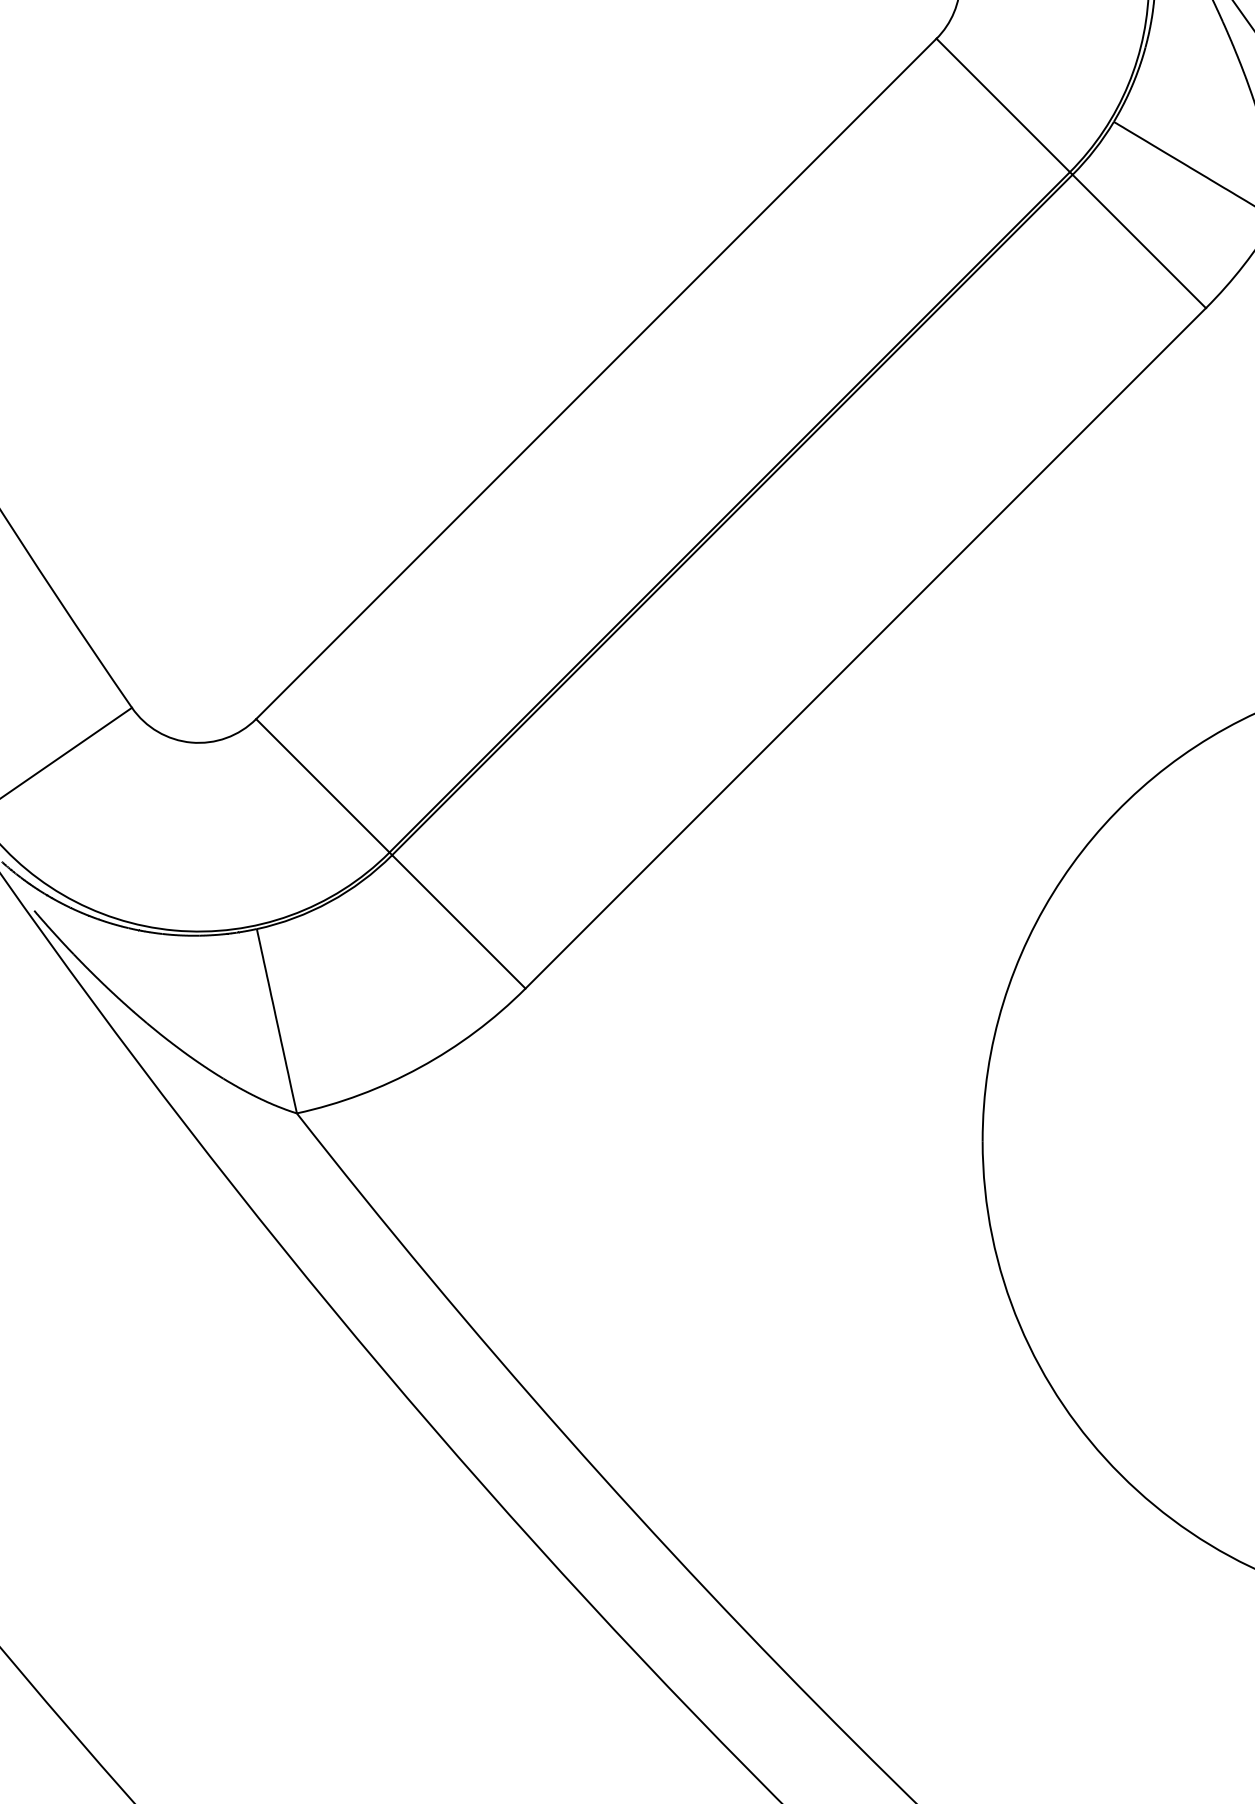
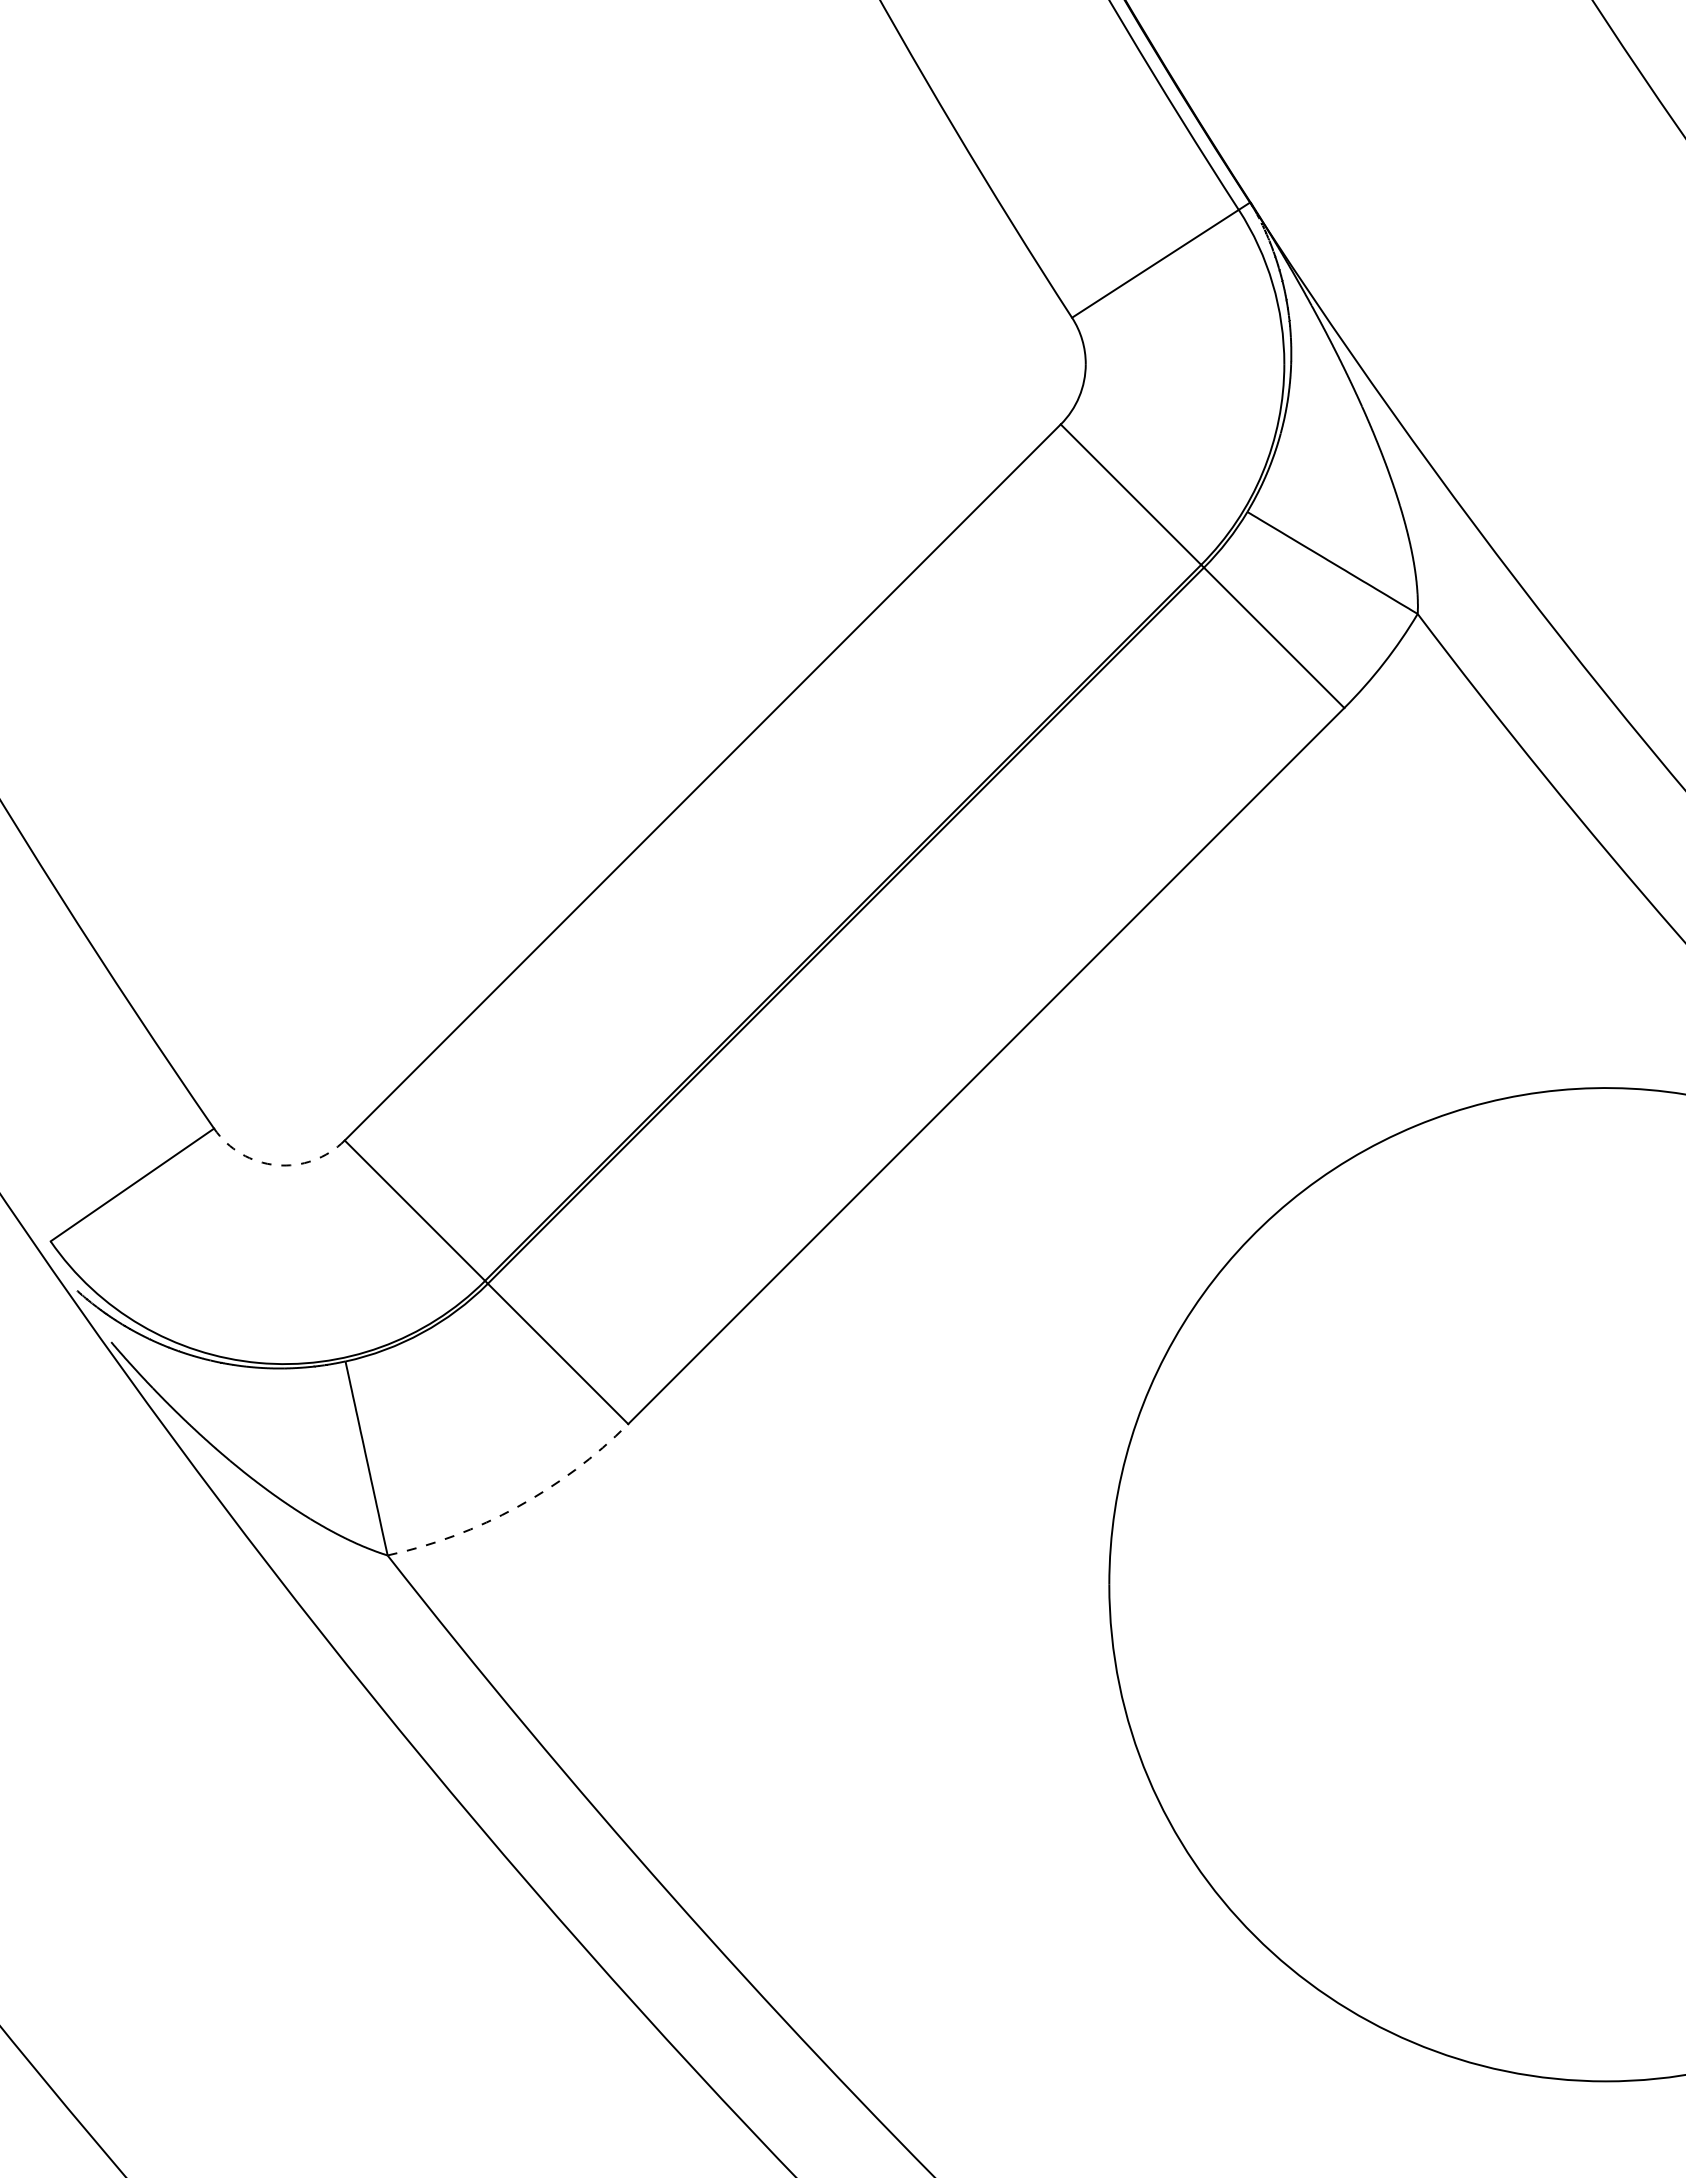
arc: (191, 742) -> (276, 1165), solid -> dashed
arc: (420, 1067) -> (517, 1507), solid -> dashed

